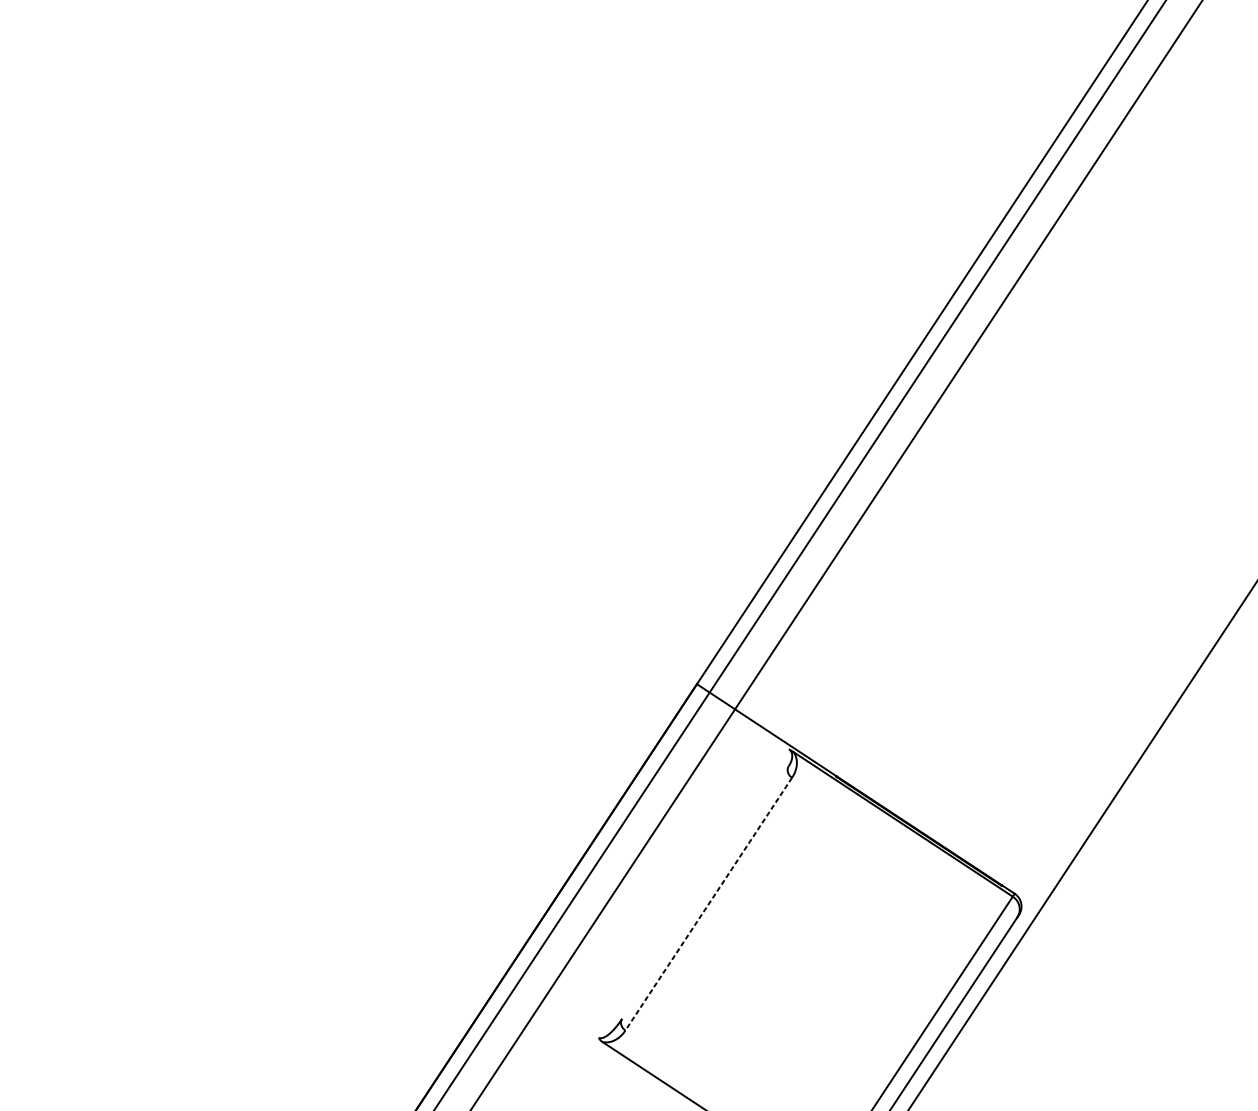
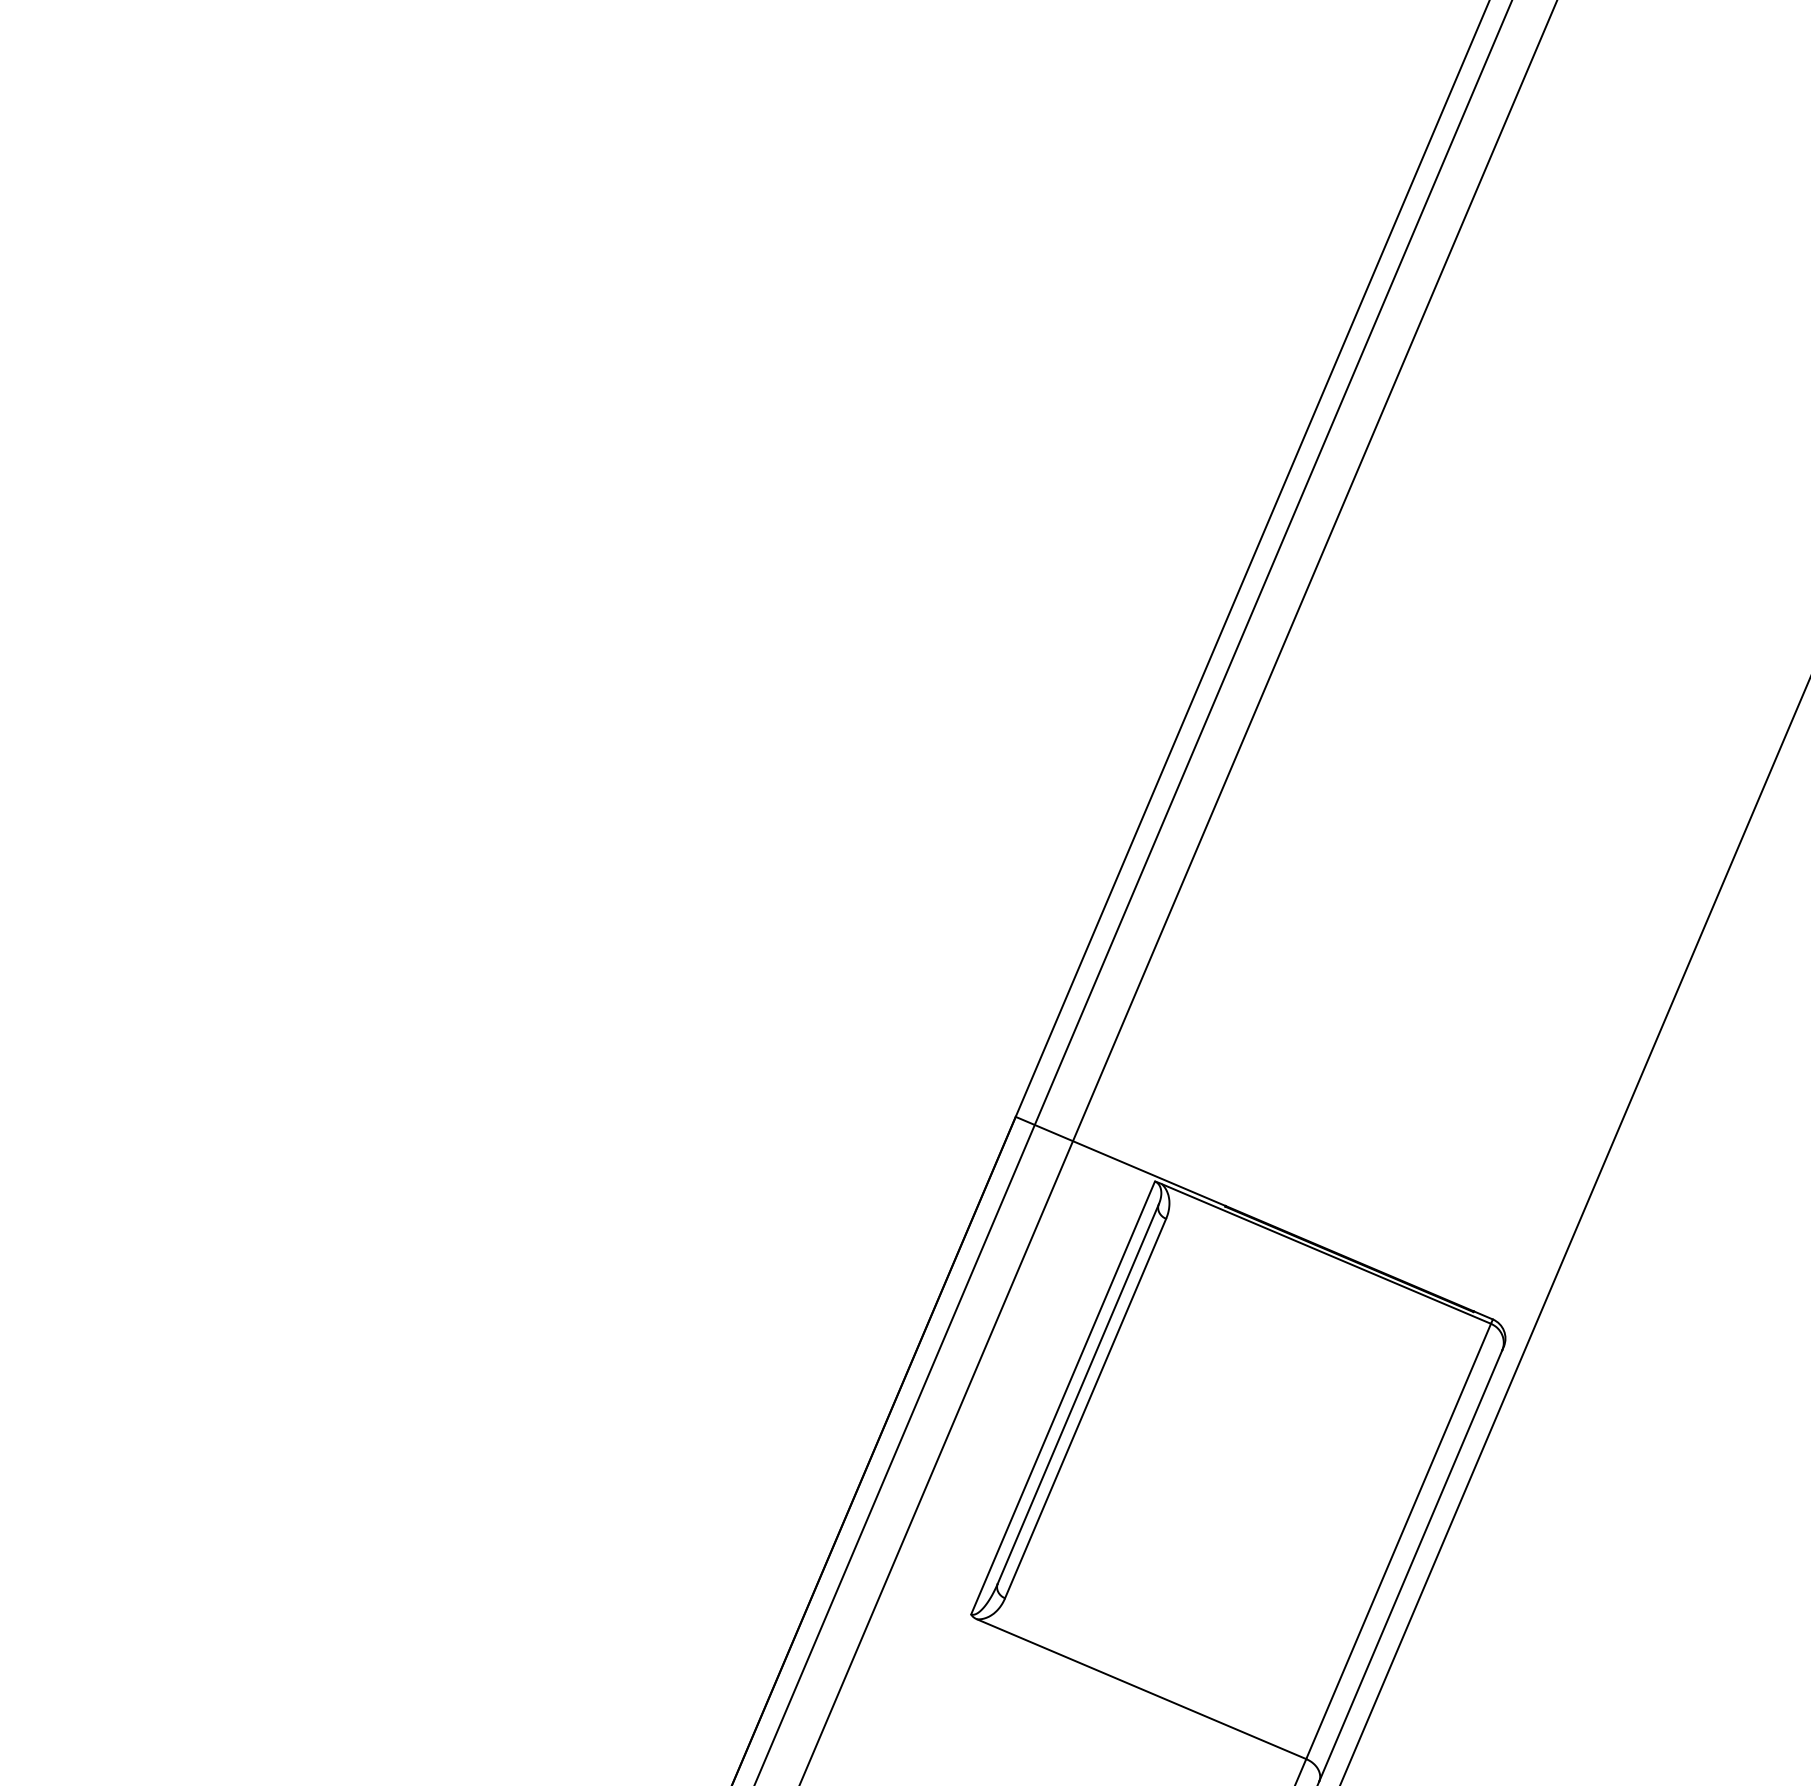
line: (704, 892) -> (1077, 1393), added
line: (693, 893) -> (1062, 1397), added
line: (708, 904) -> (1085, 1409), dashed -> solid

